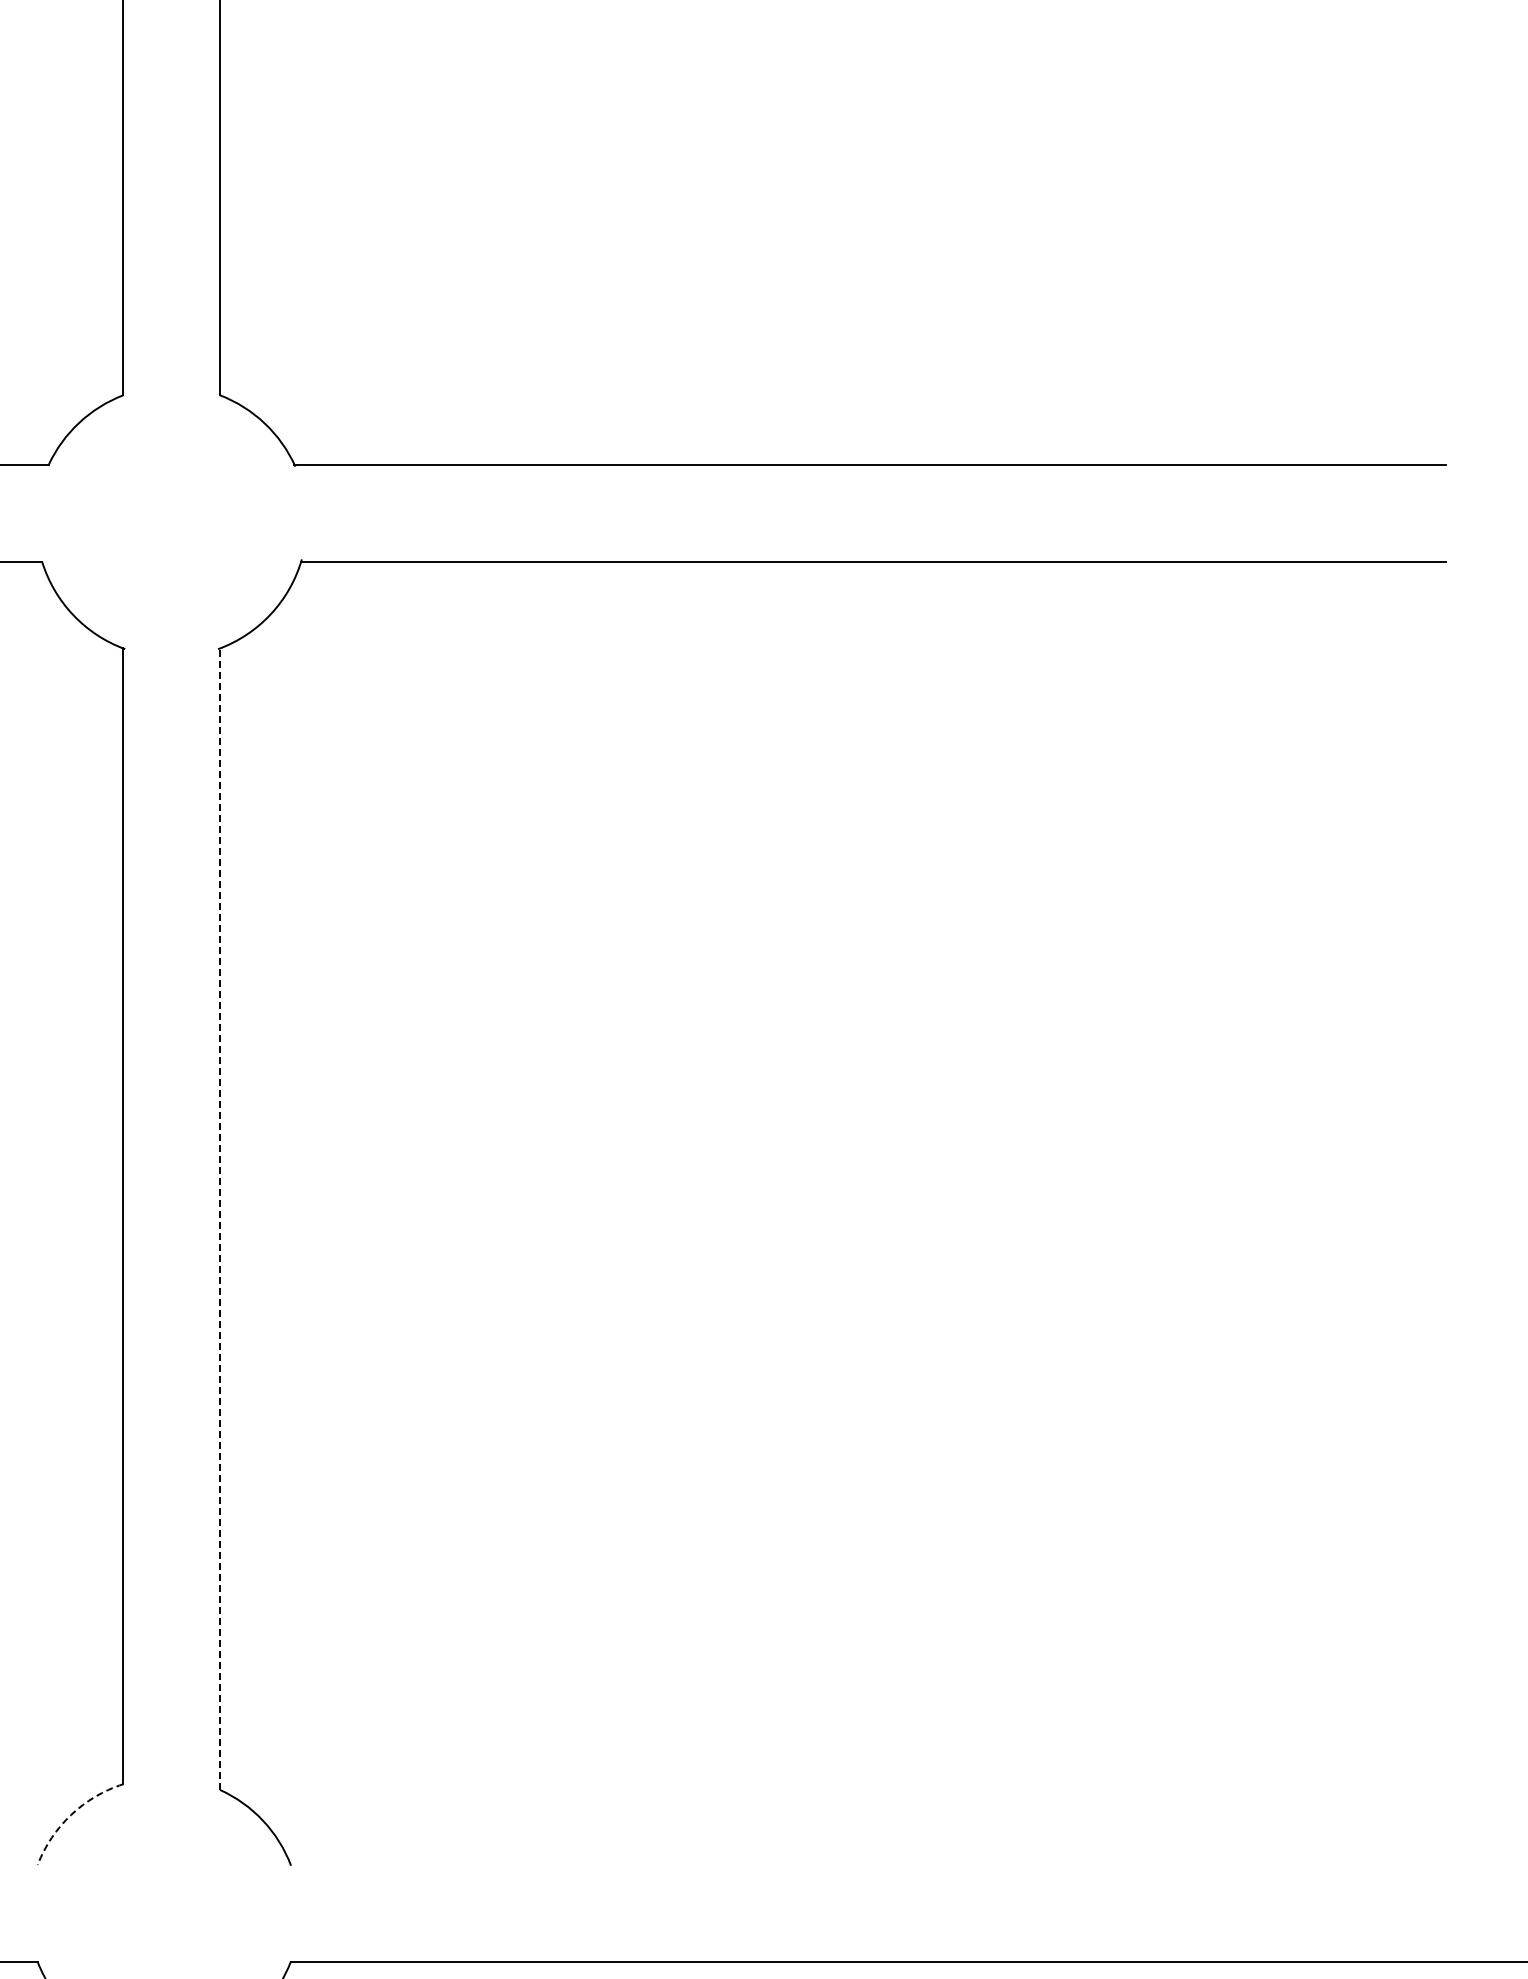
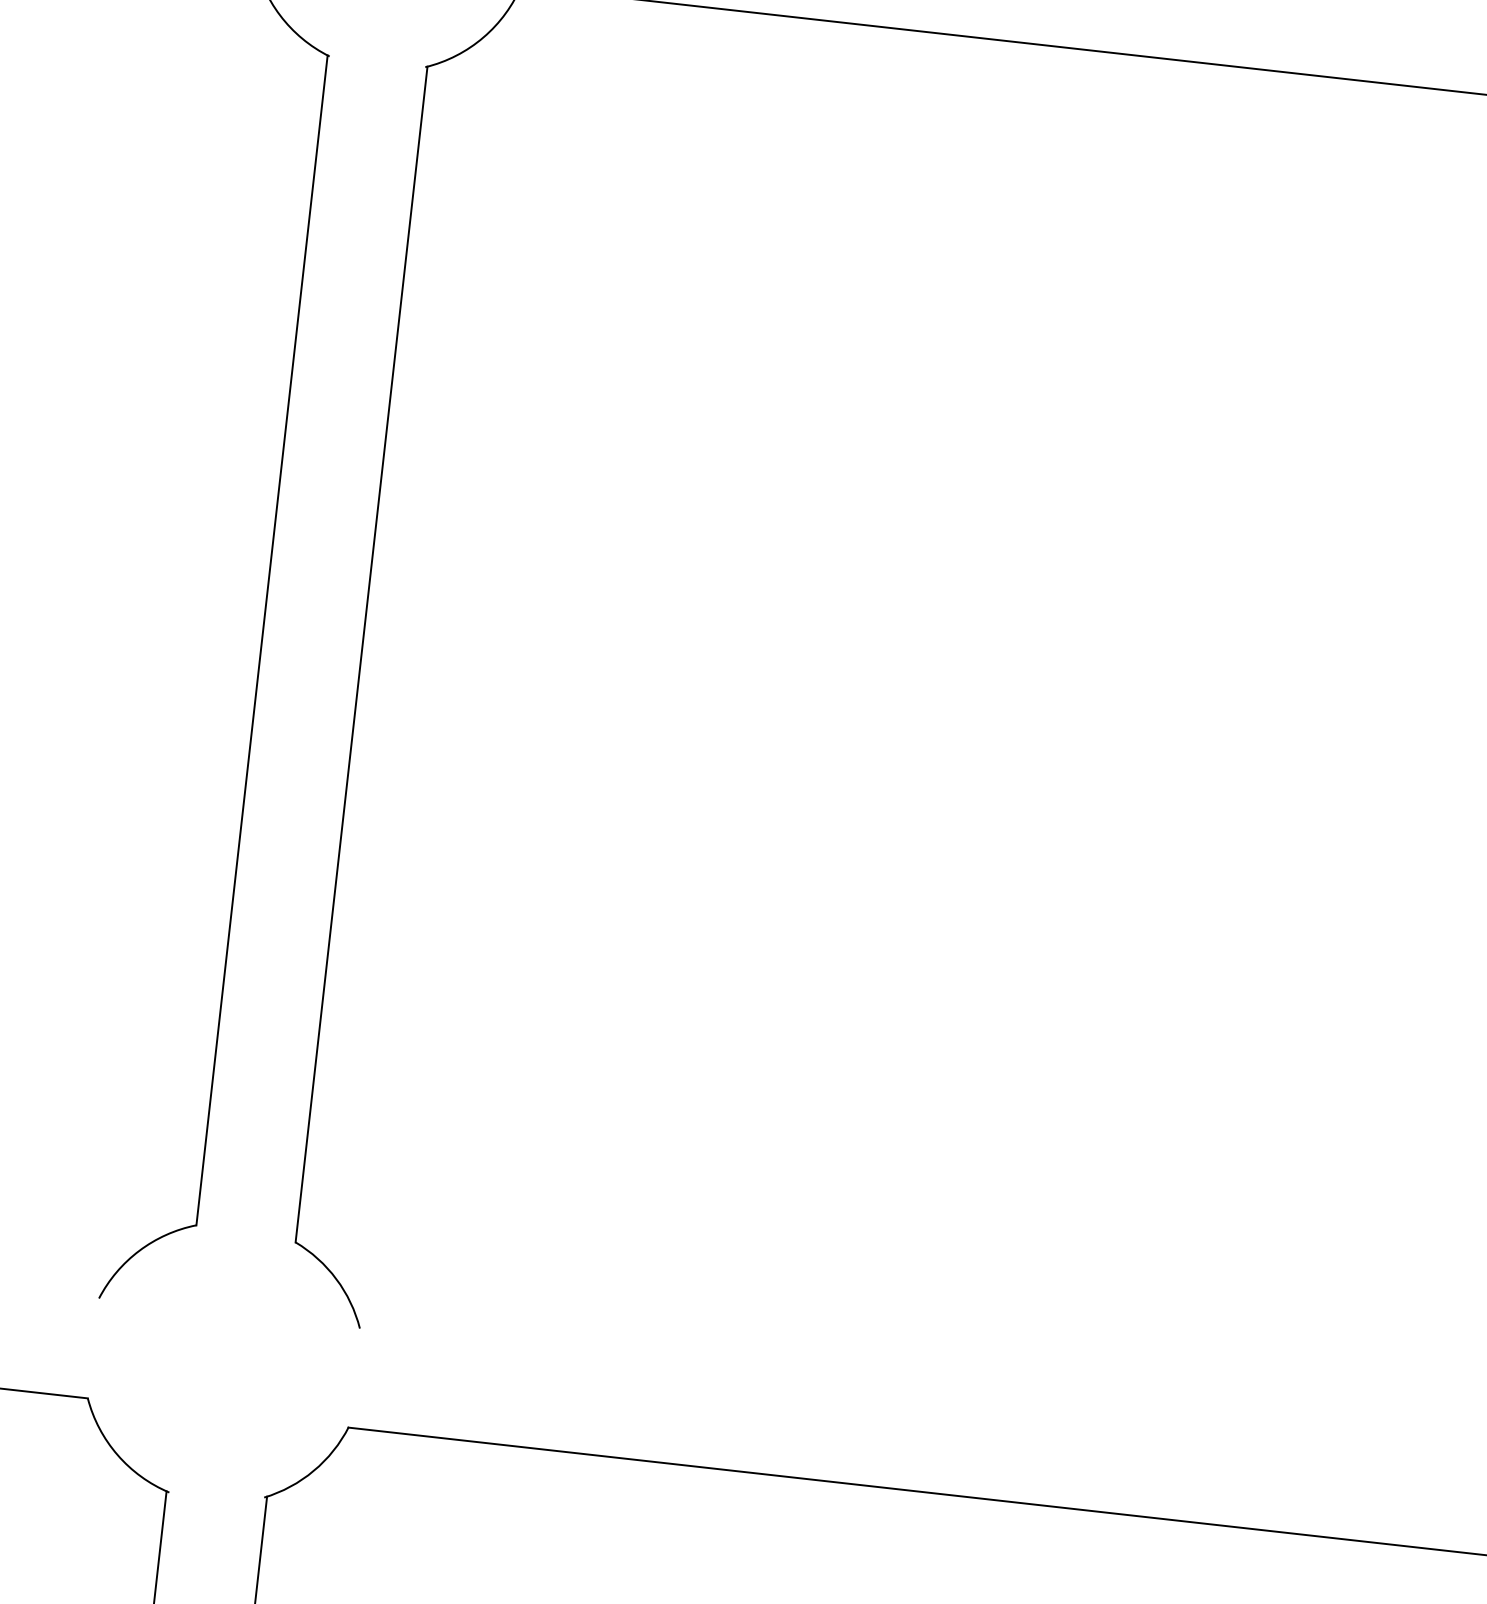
line: (220, 1219) -> (361, 654), dashed -> solid
arc: (71, 1814) -> (139, 1250), dashed -> solid

